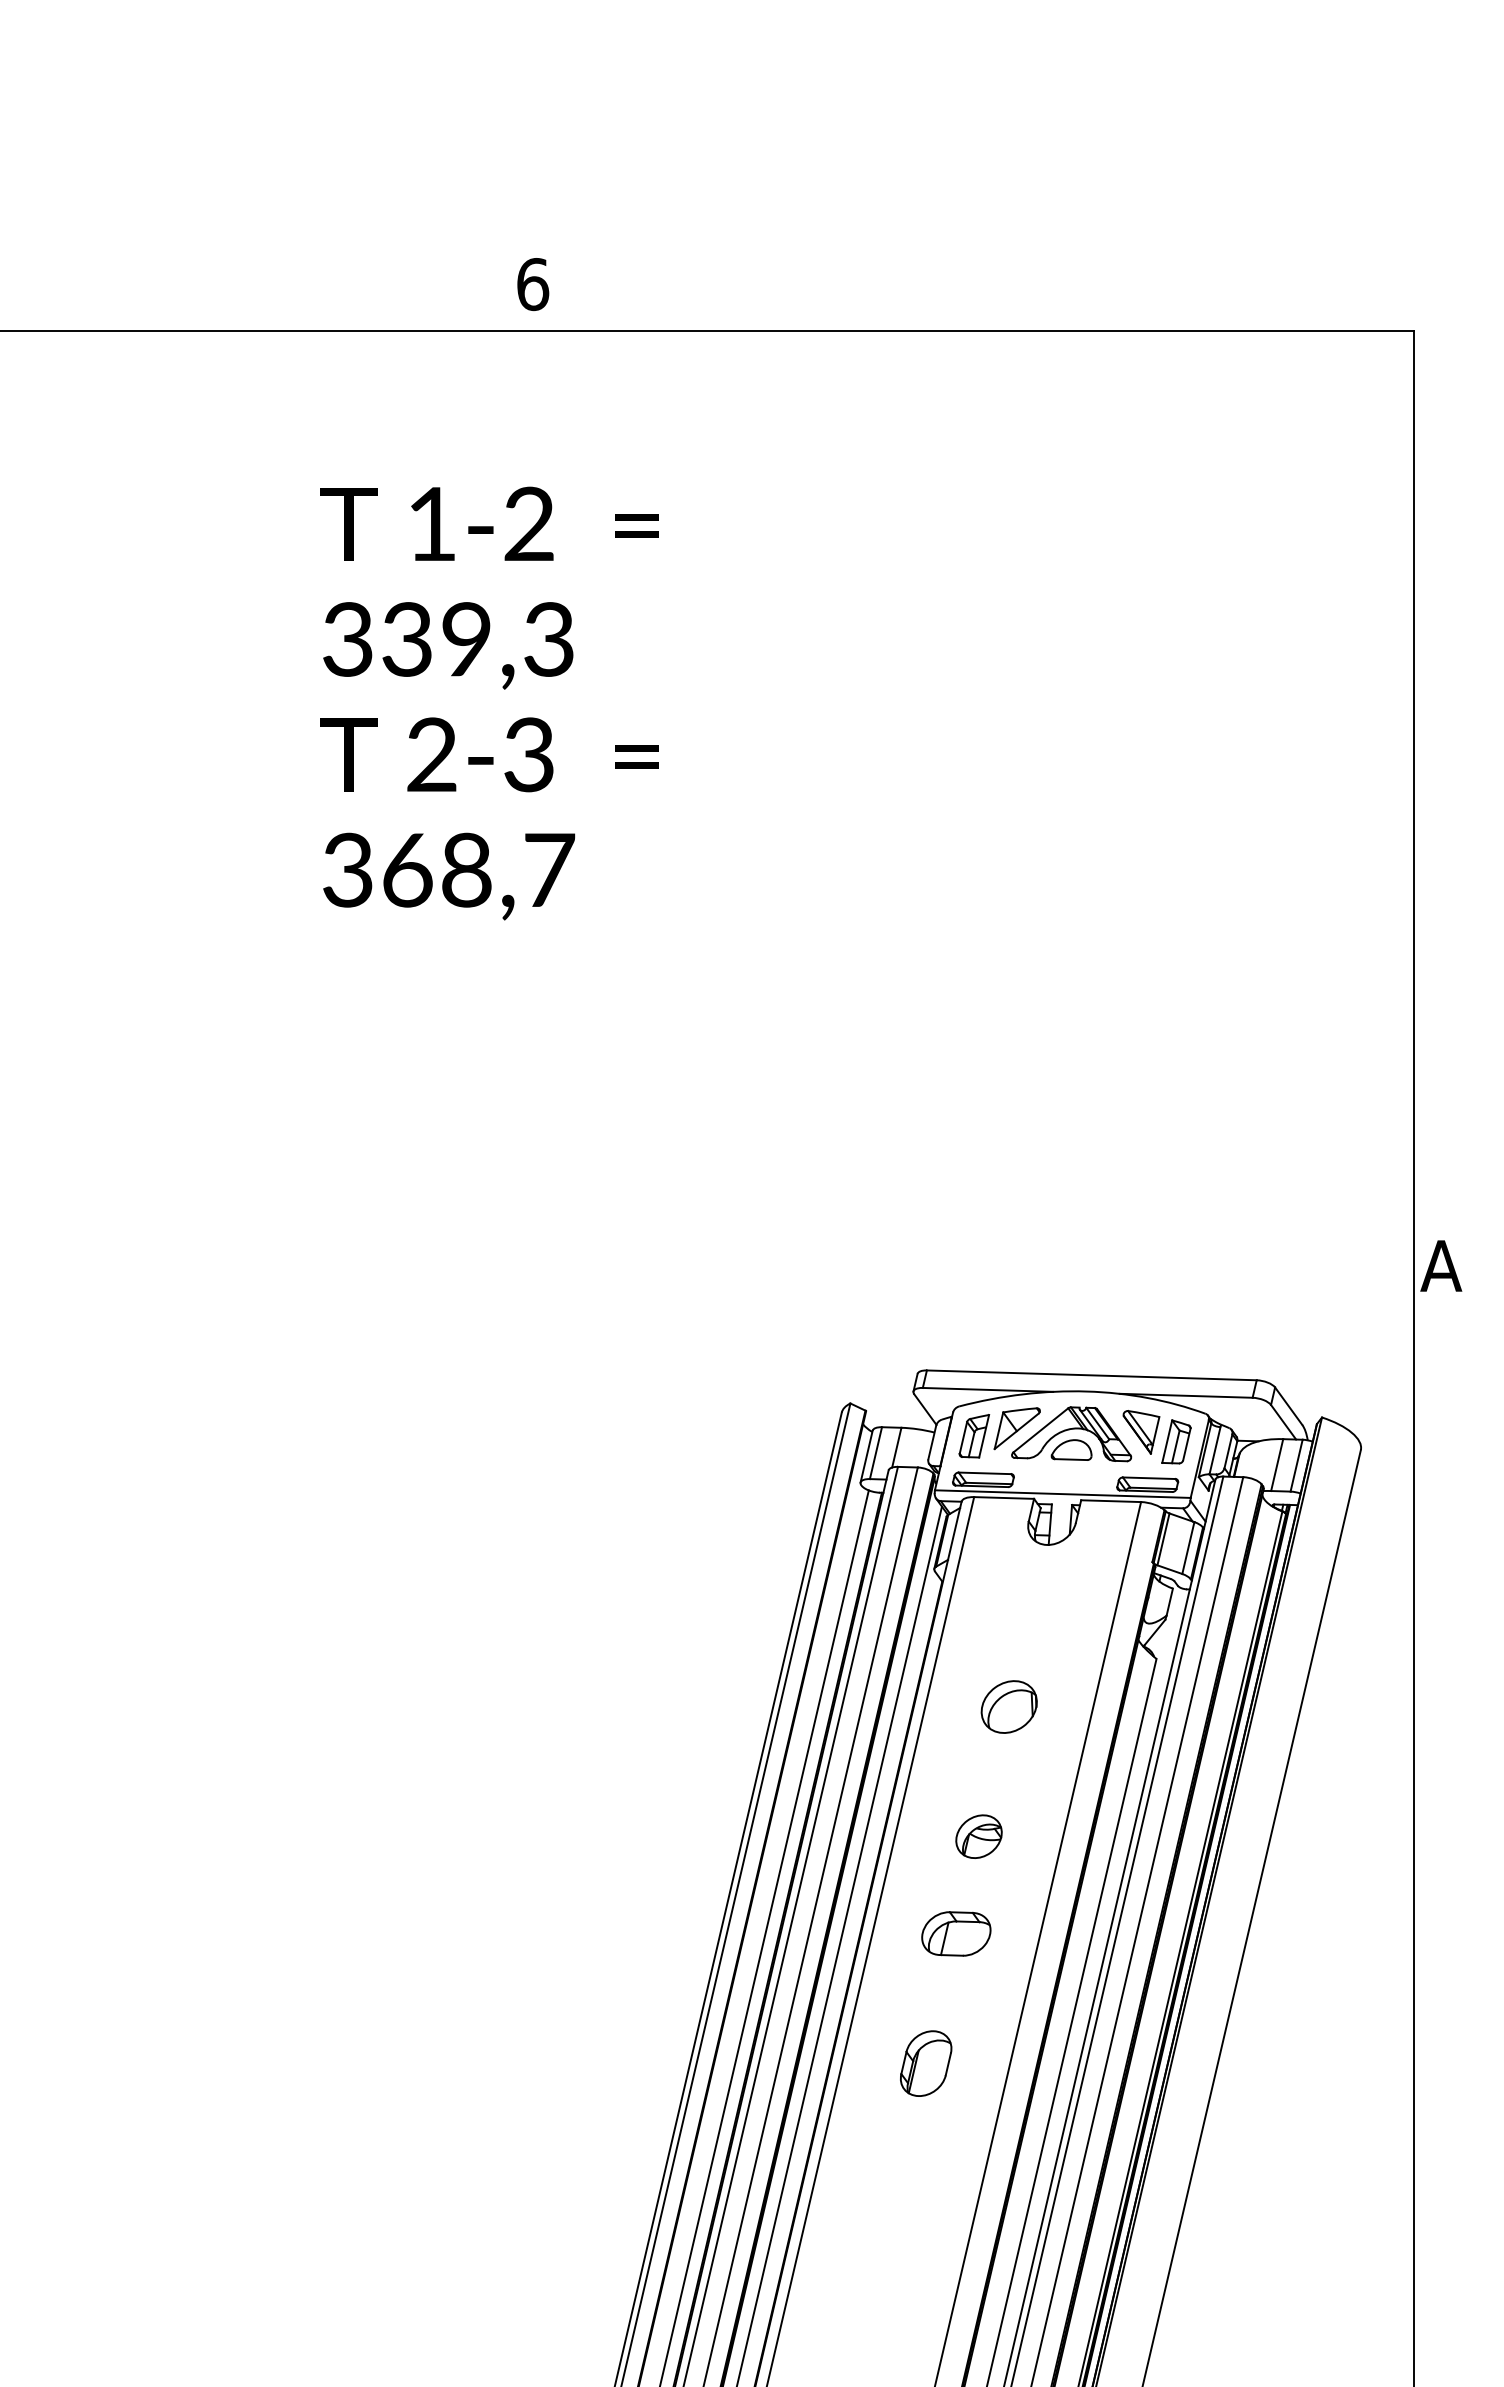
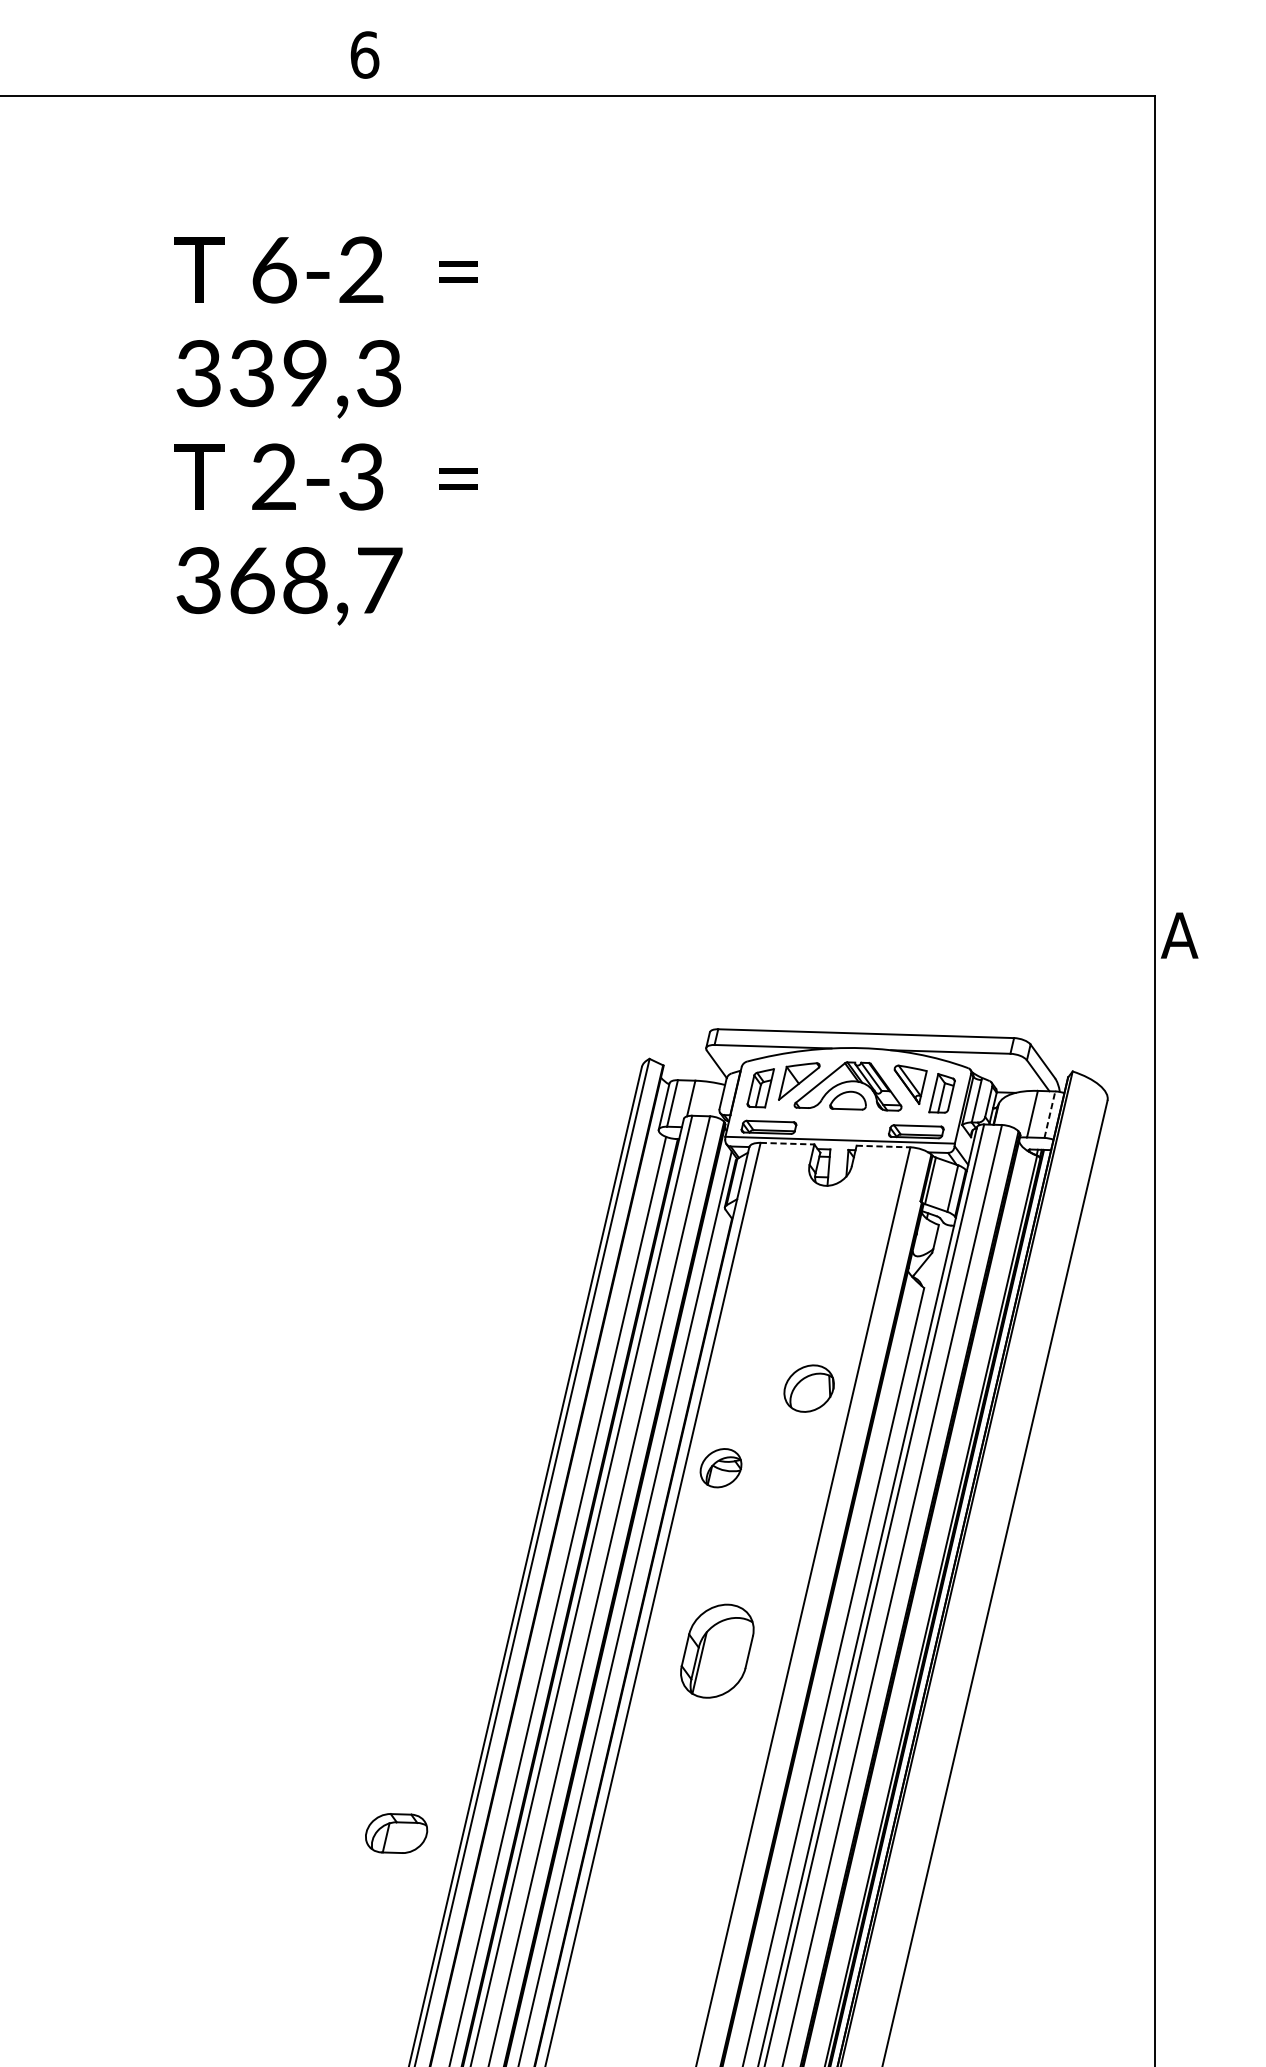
text: (432, 524) -> (274, 270), 1-2 -> 6-2
line: (1296, 1465) -> (1049, 1114), solid -> dashed
line: (1004, 1497) -> (787, 1143), solid -> dashed
line: (1111, 1501) -> (883, 1146), solid -> dashed
part: (1008, 1706) -> (808, 1388), moved
part: (978, 1836) -> (720, 1468), moved
part: (956, 1933) -> (396, 1833), moved
part: (926, 2063) -> (717, 1651), size x1.6

